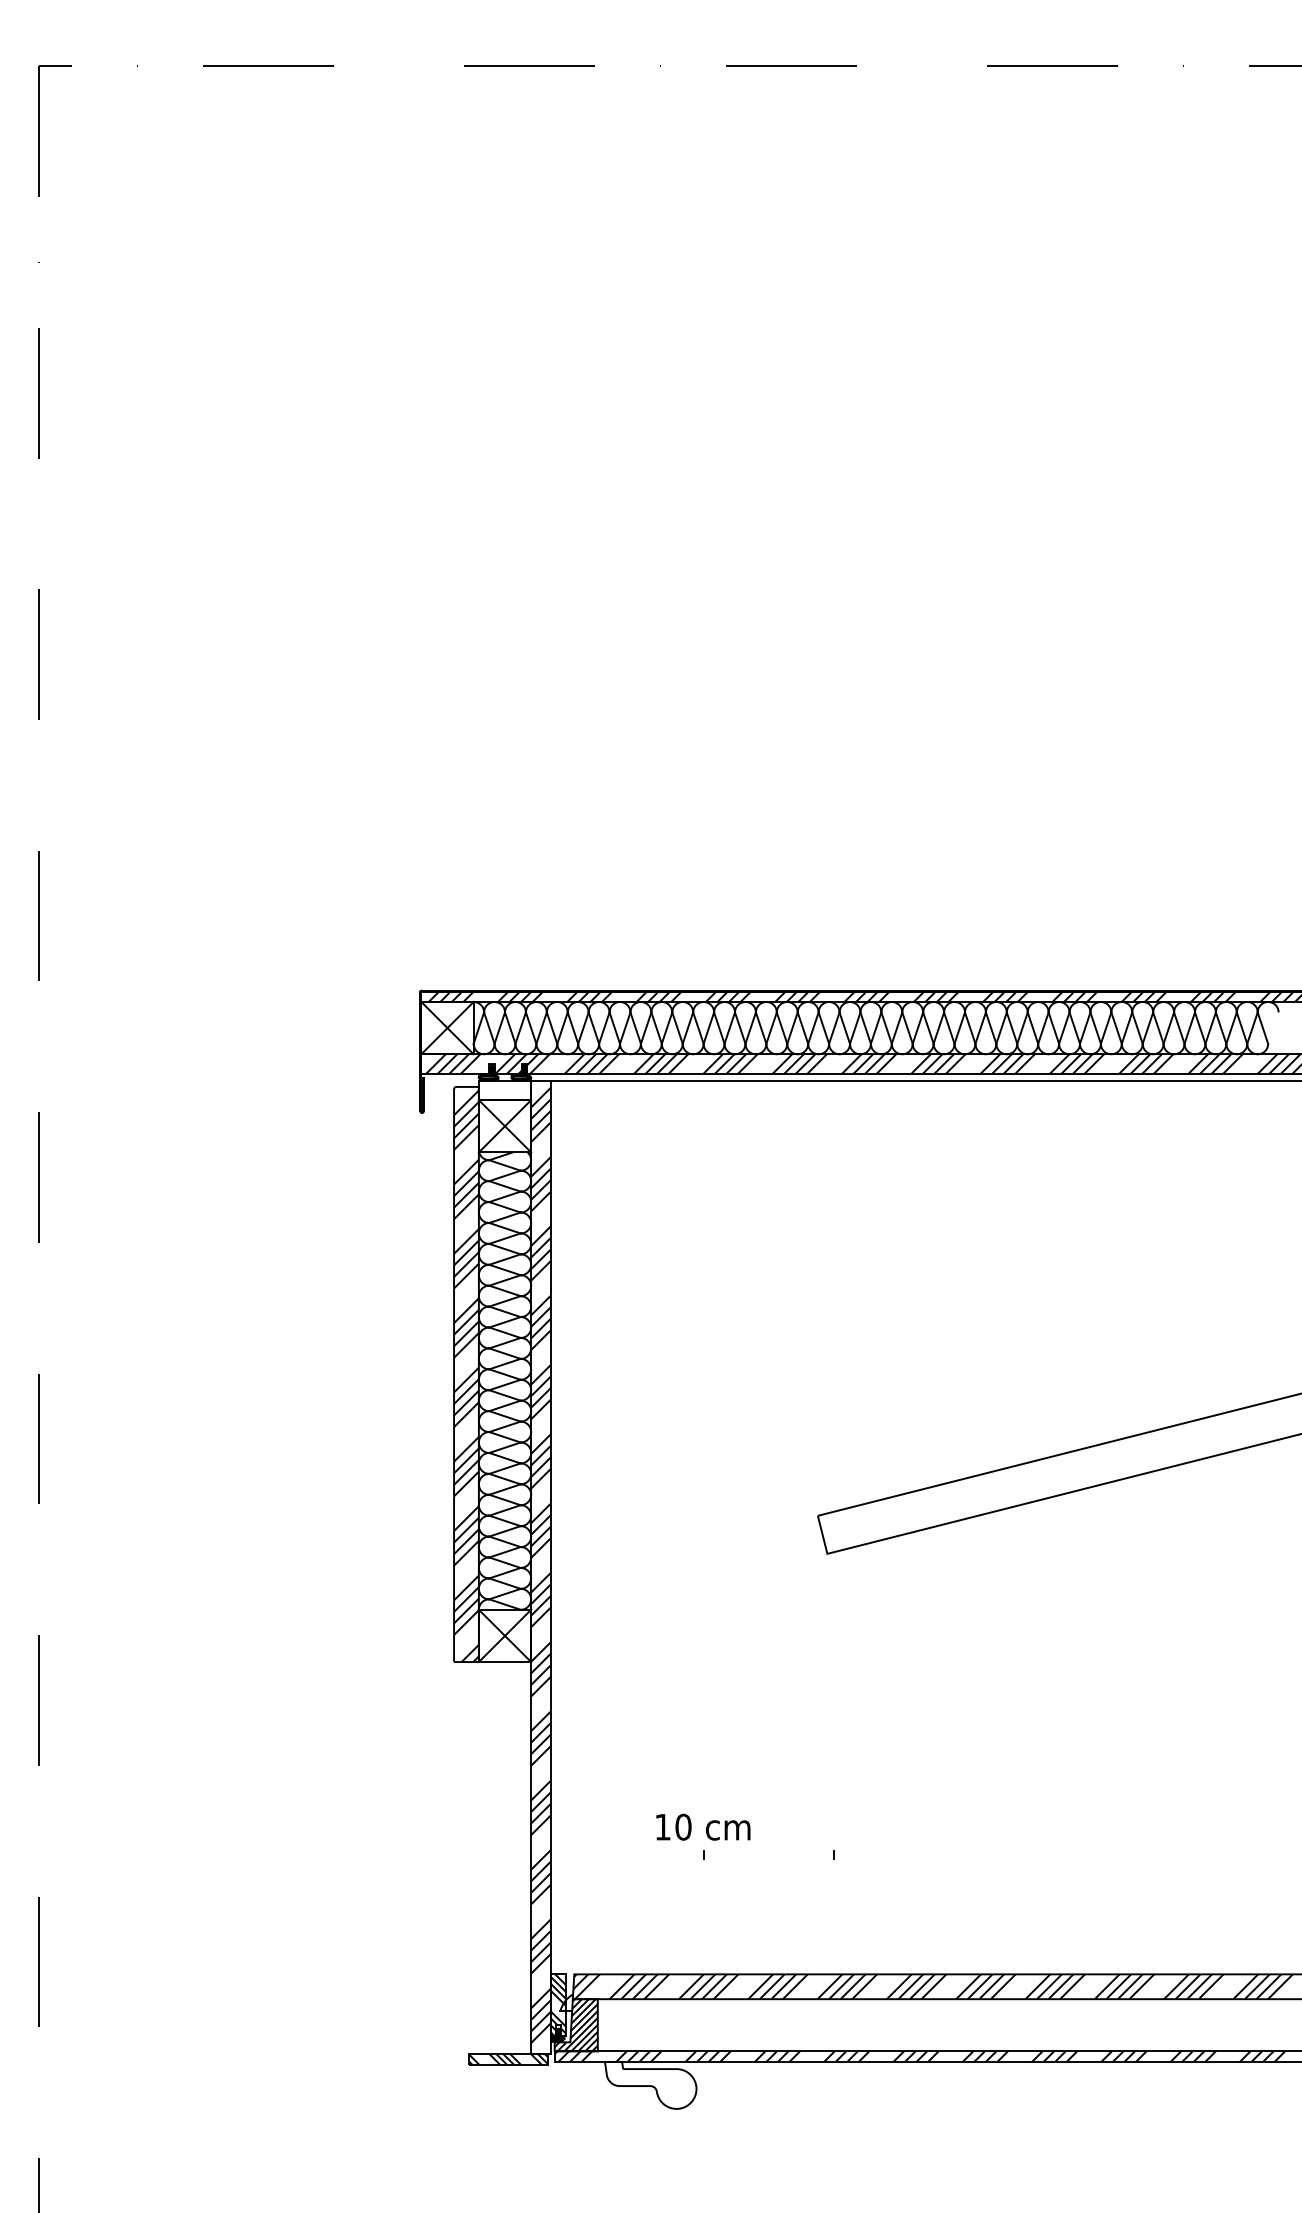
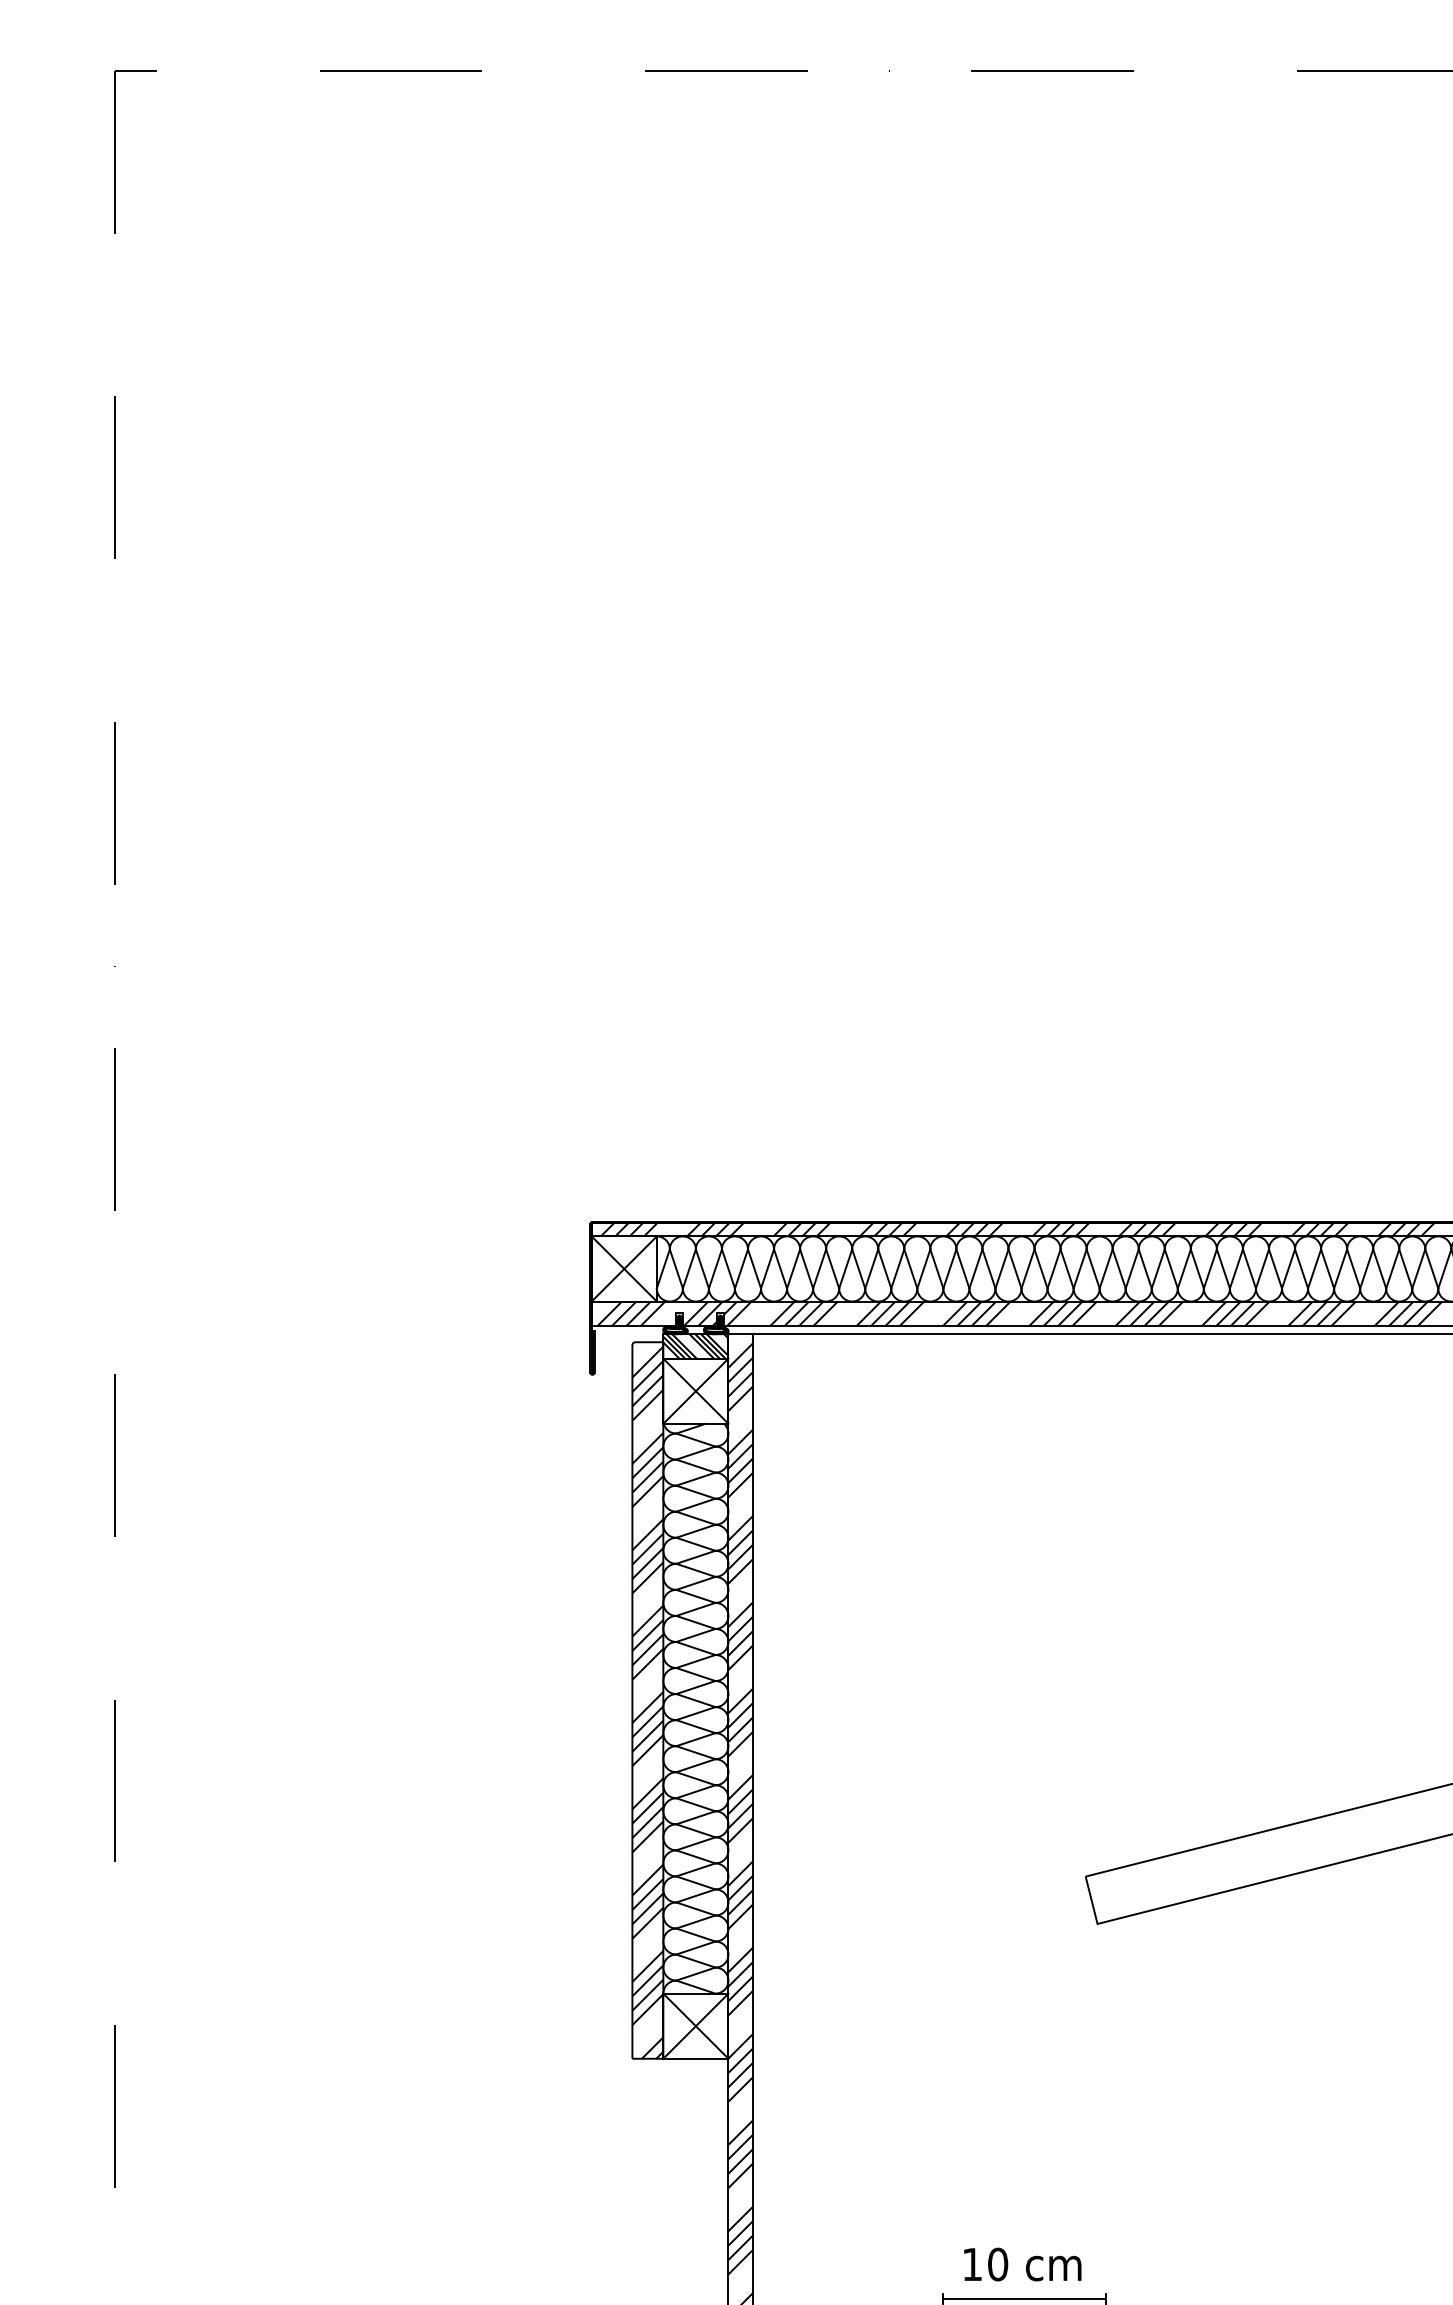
hatch: (504, 1090) -> (695, 1346), added
text: (703, 1826) -> (1022, 2263), moved
line: (768, 1855) -> (1024, 2299), added

